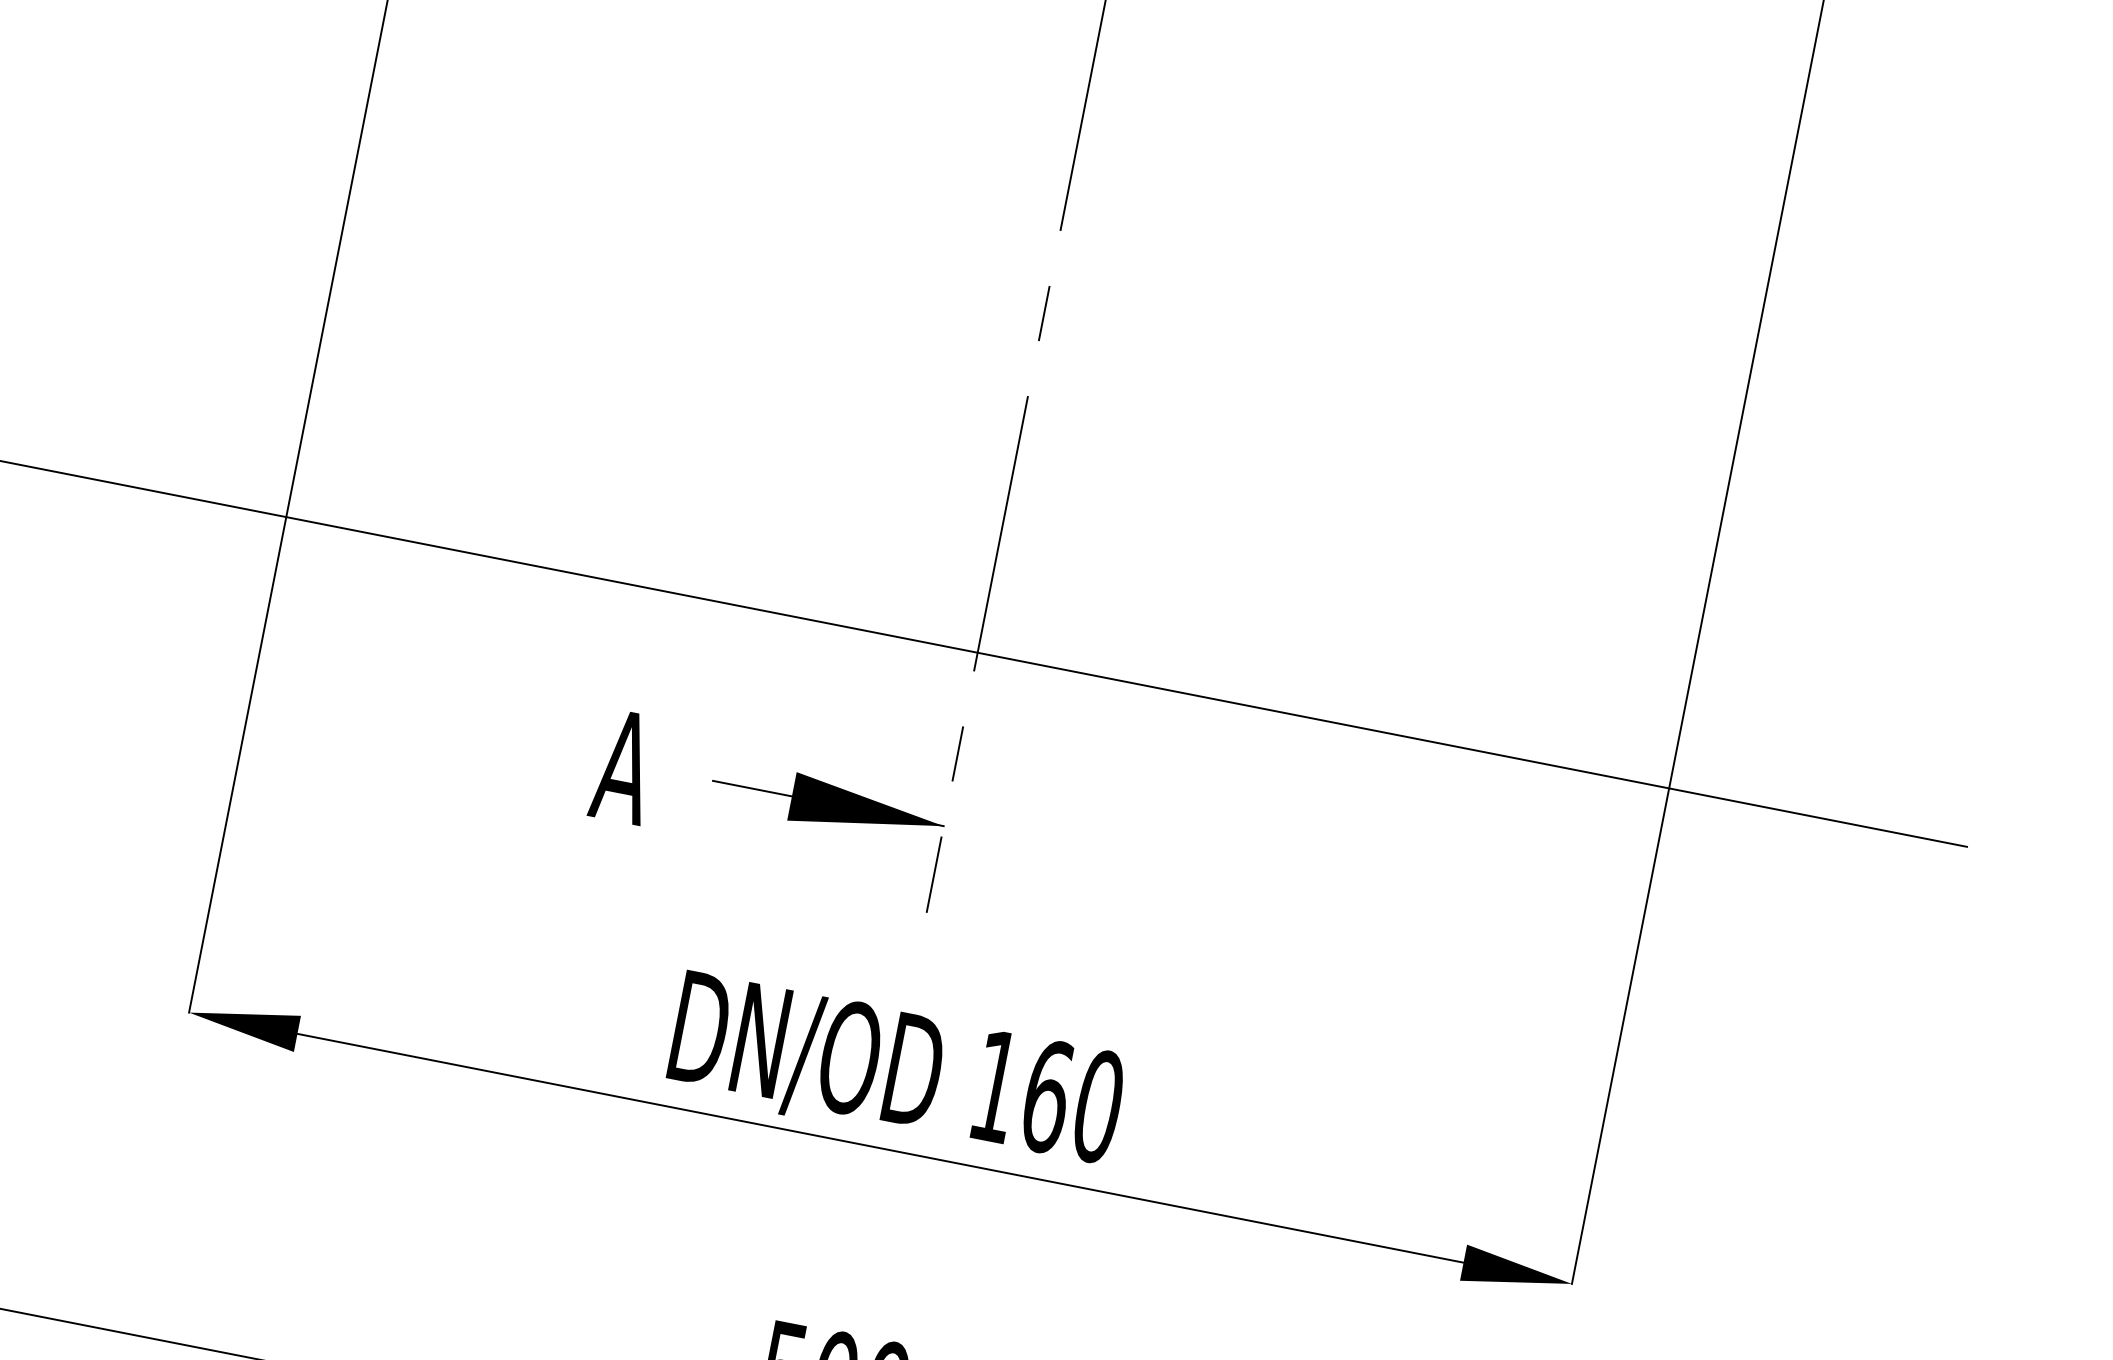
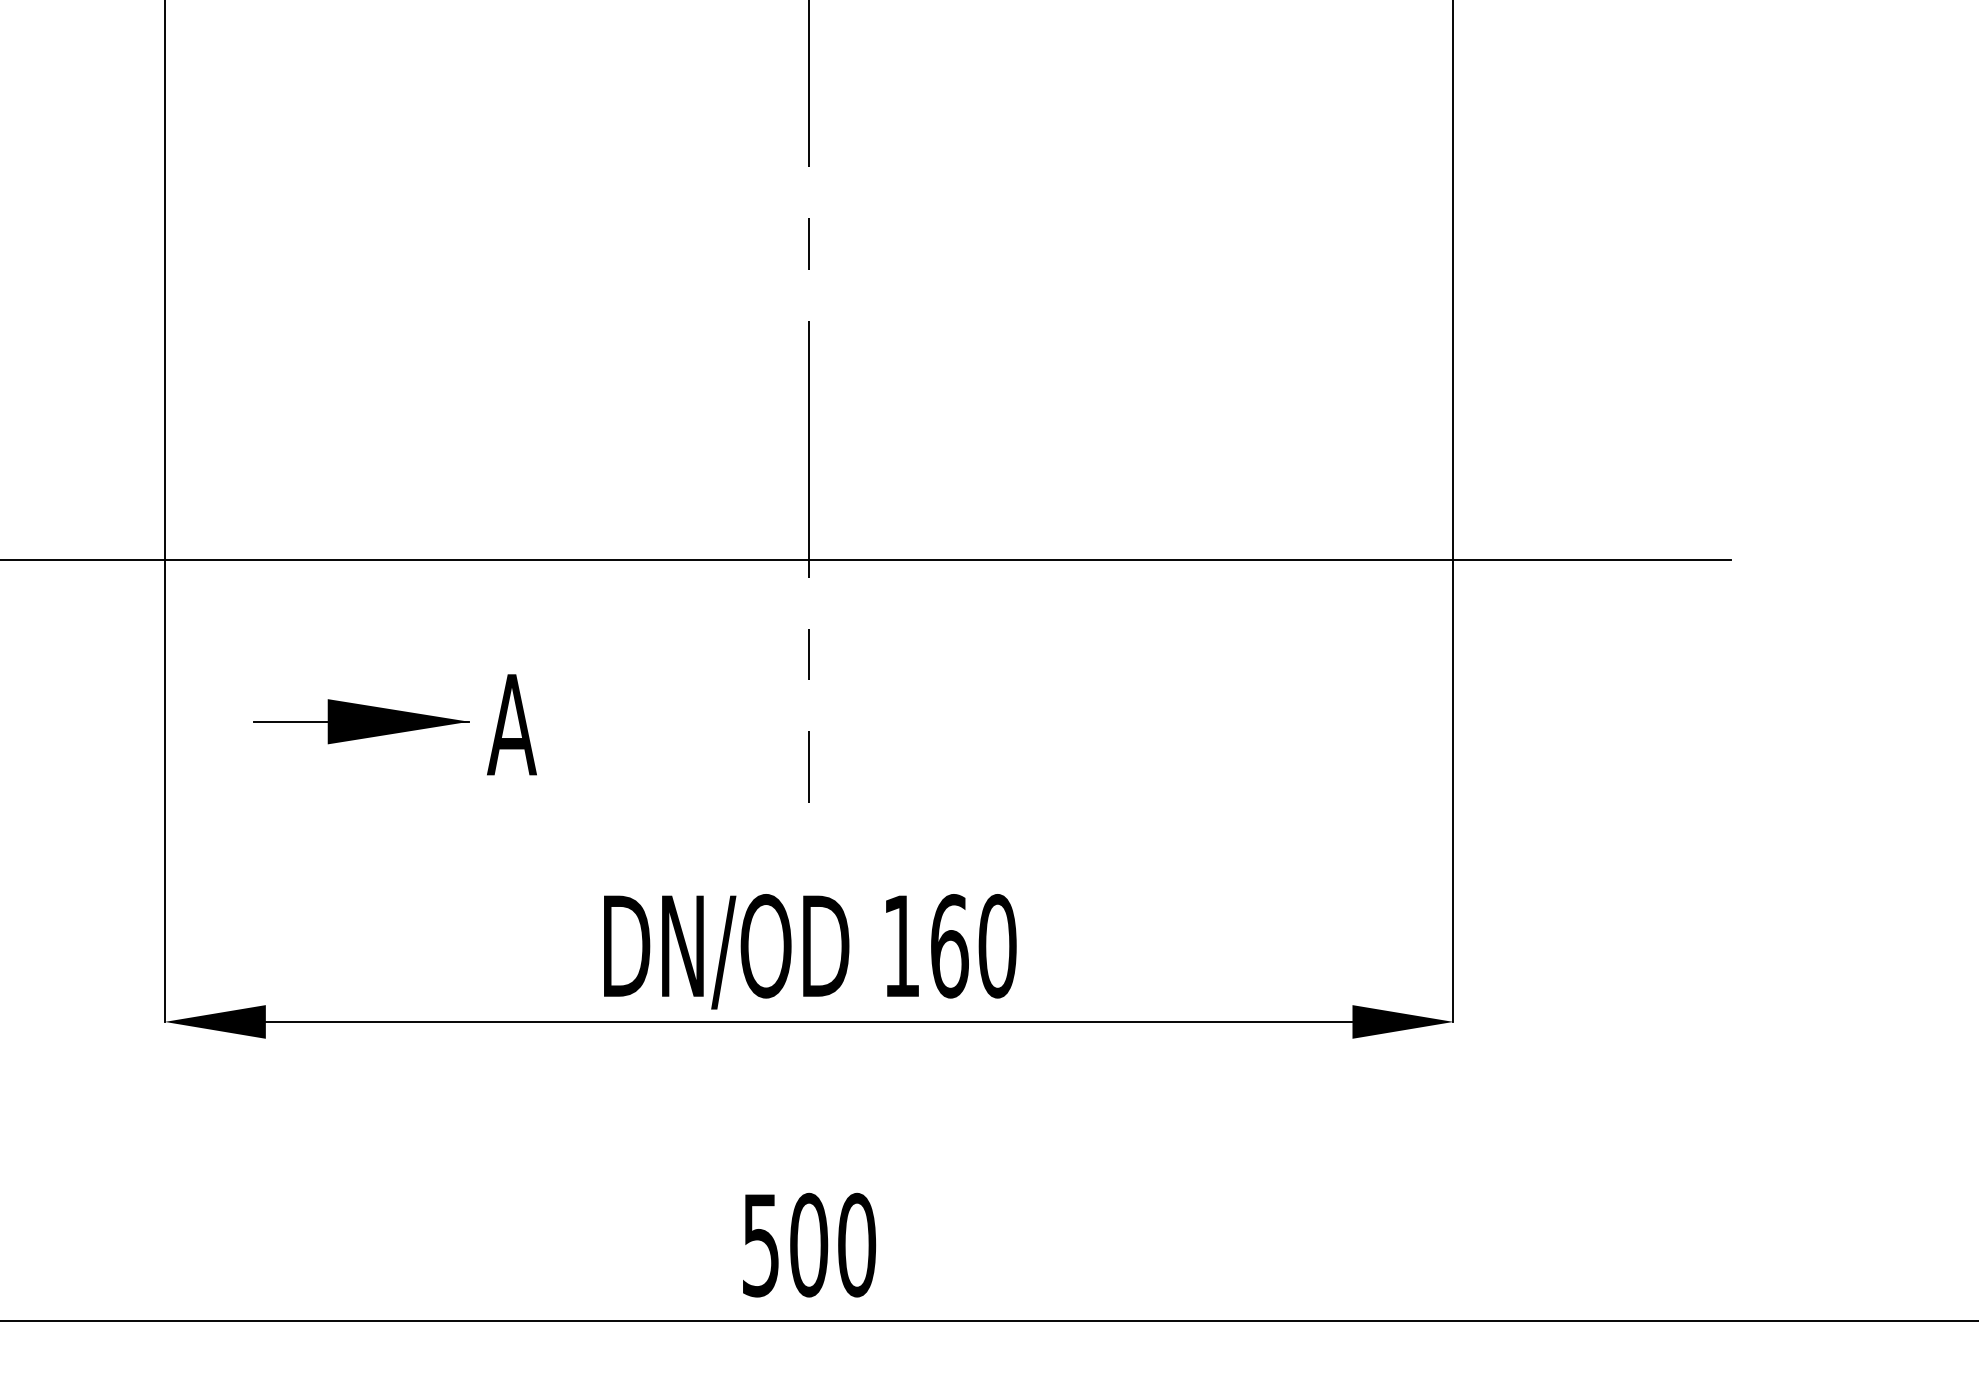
part: (828, 803) -> (361, 721), moved

